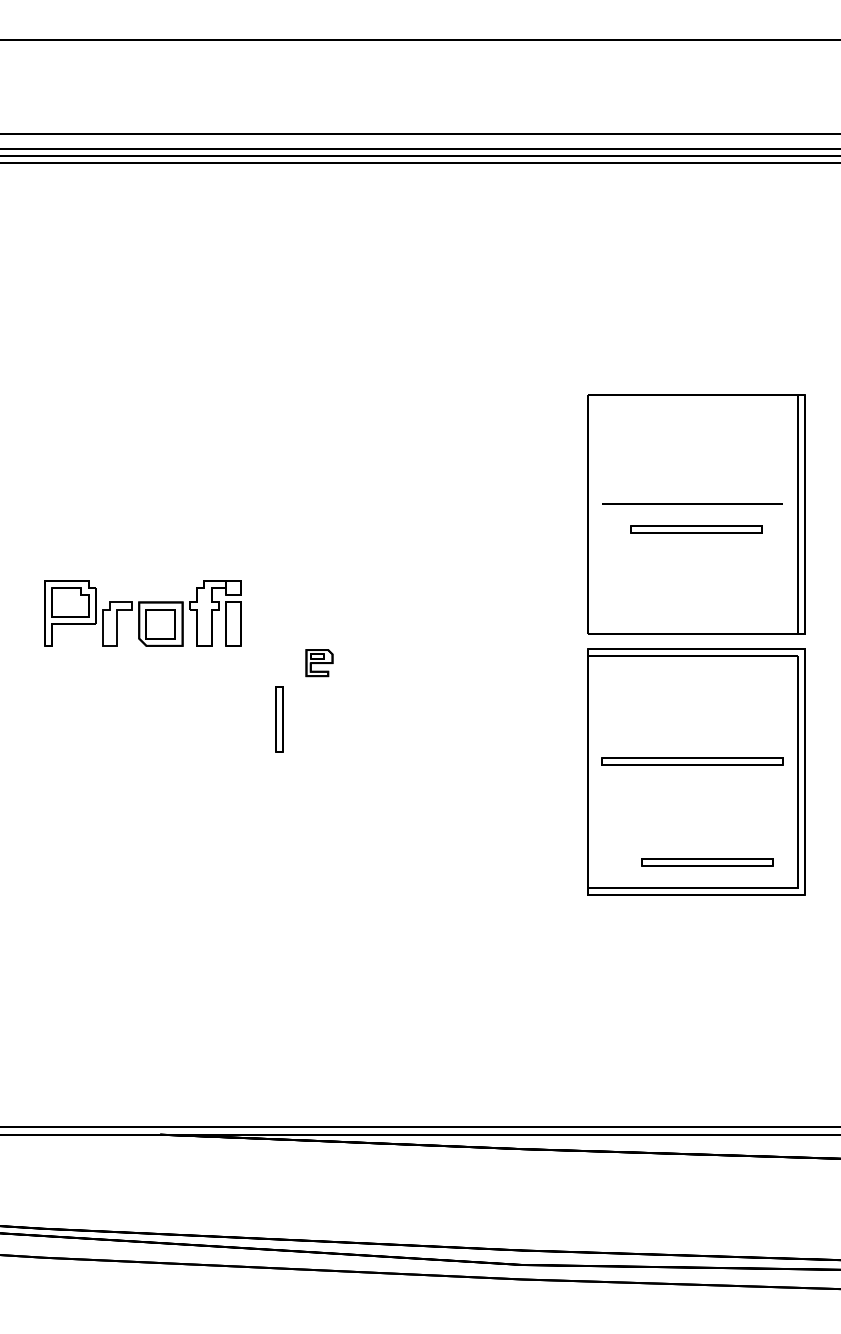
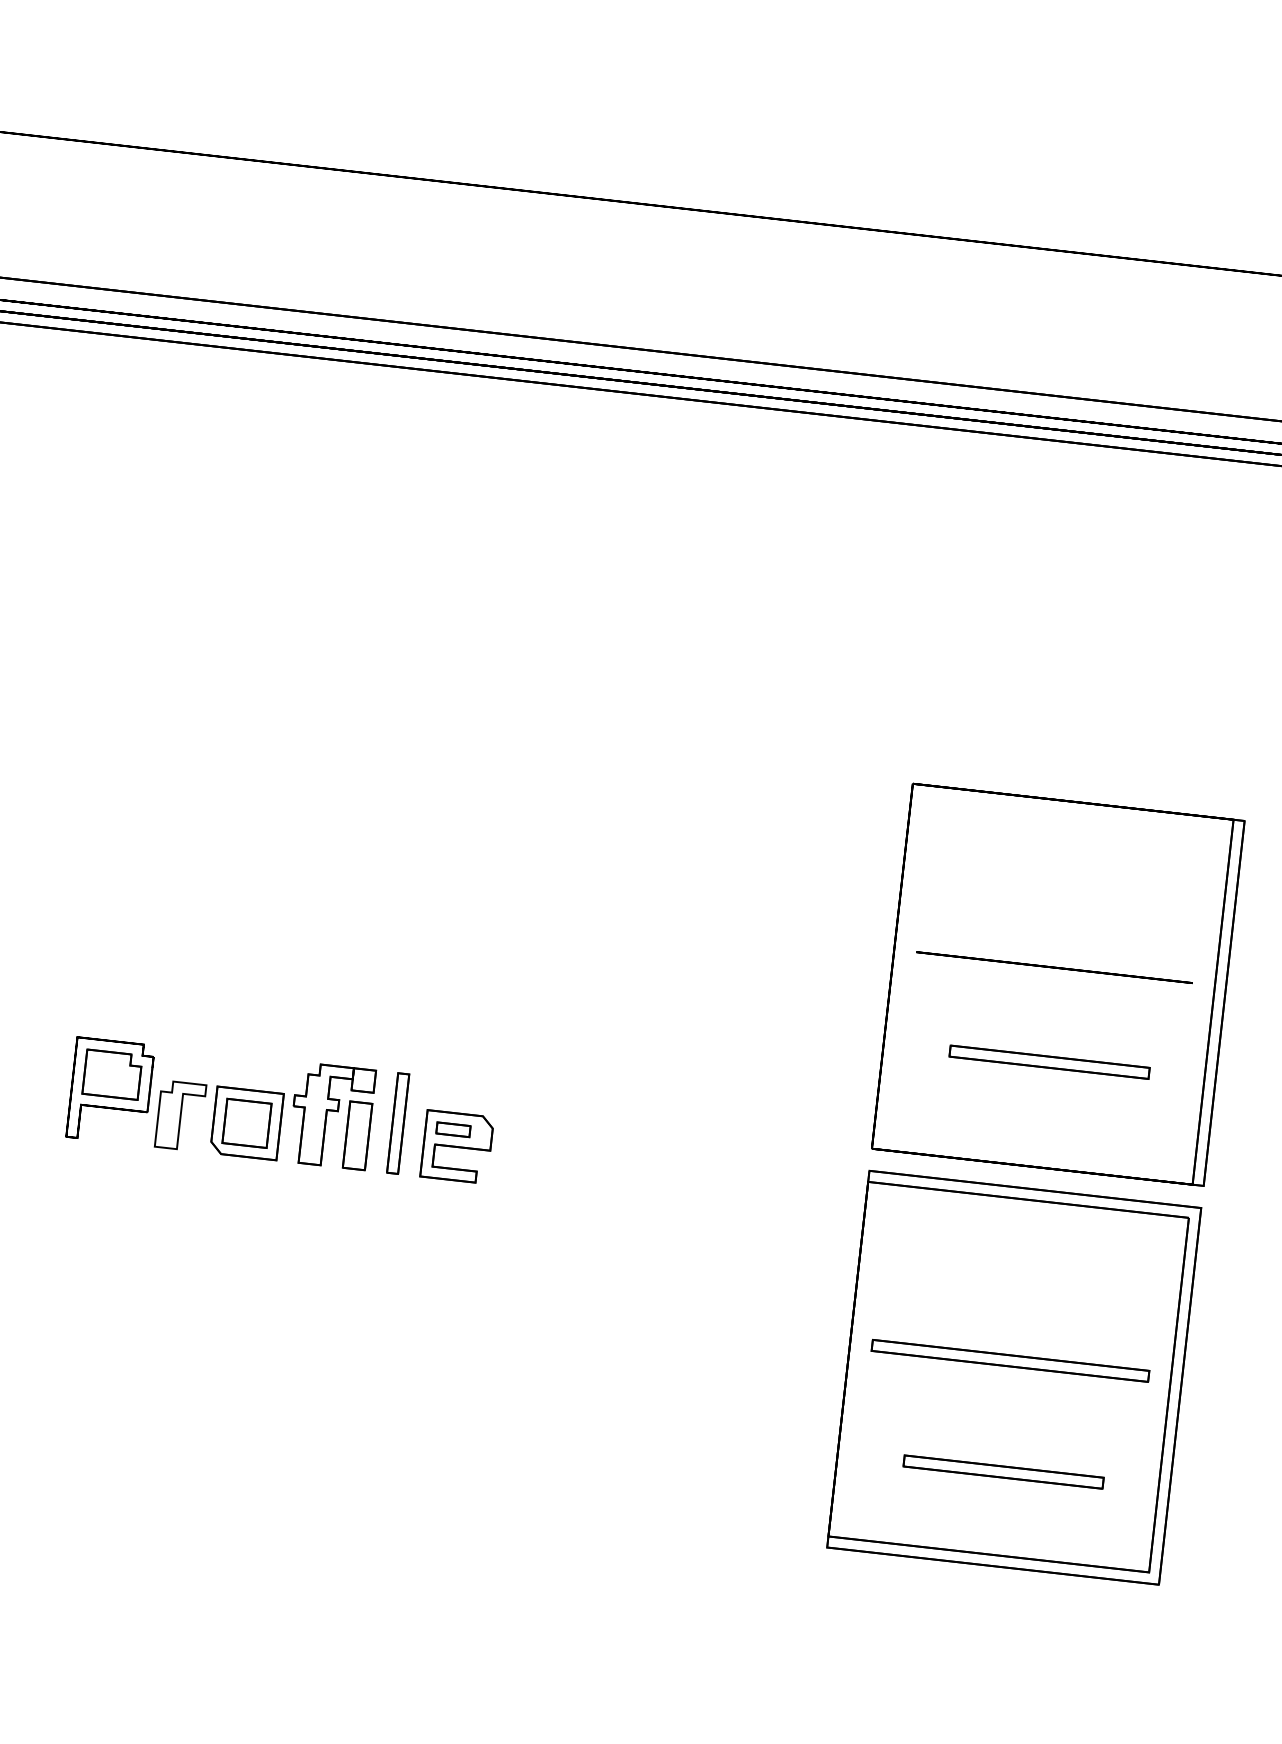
part: (696, 529) -> (1049, 1062), moved
part: (142, 613) -> (220, 1103), moved
part: (319, 662) -> (457, 1145), size x1.67
part: (279, 719) -> (397, 1123), moved
part: (707, 862) -> (1003, 1471), moved

